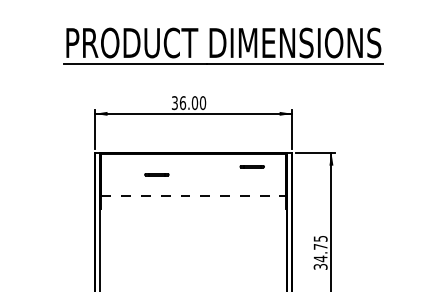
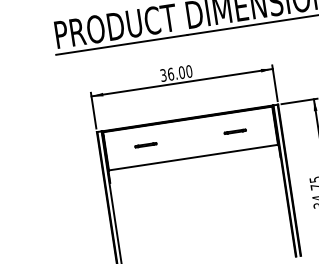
line: (251, 166) -> (234, 131), moved
line: (156, 174) -> (145, 145), moved
line: (194, 195) -> (194, 157), dashed -> solid

